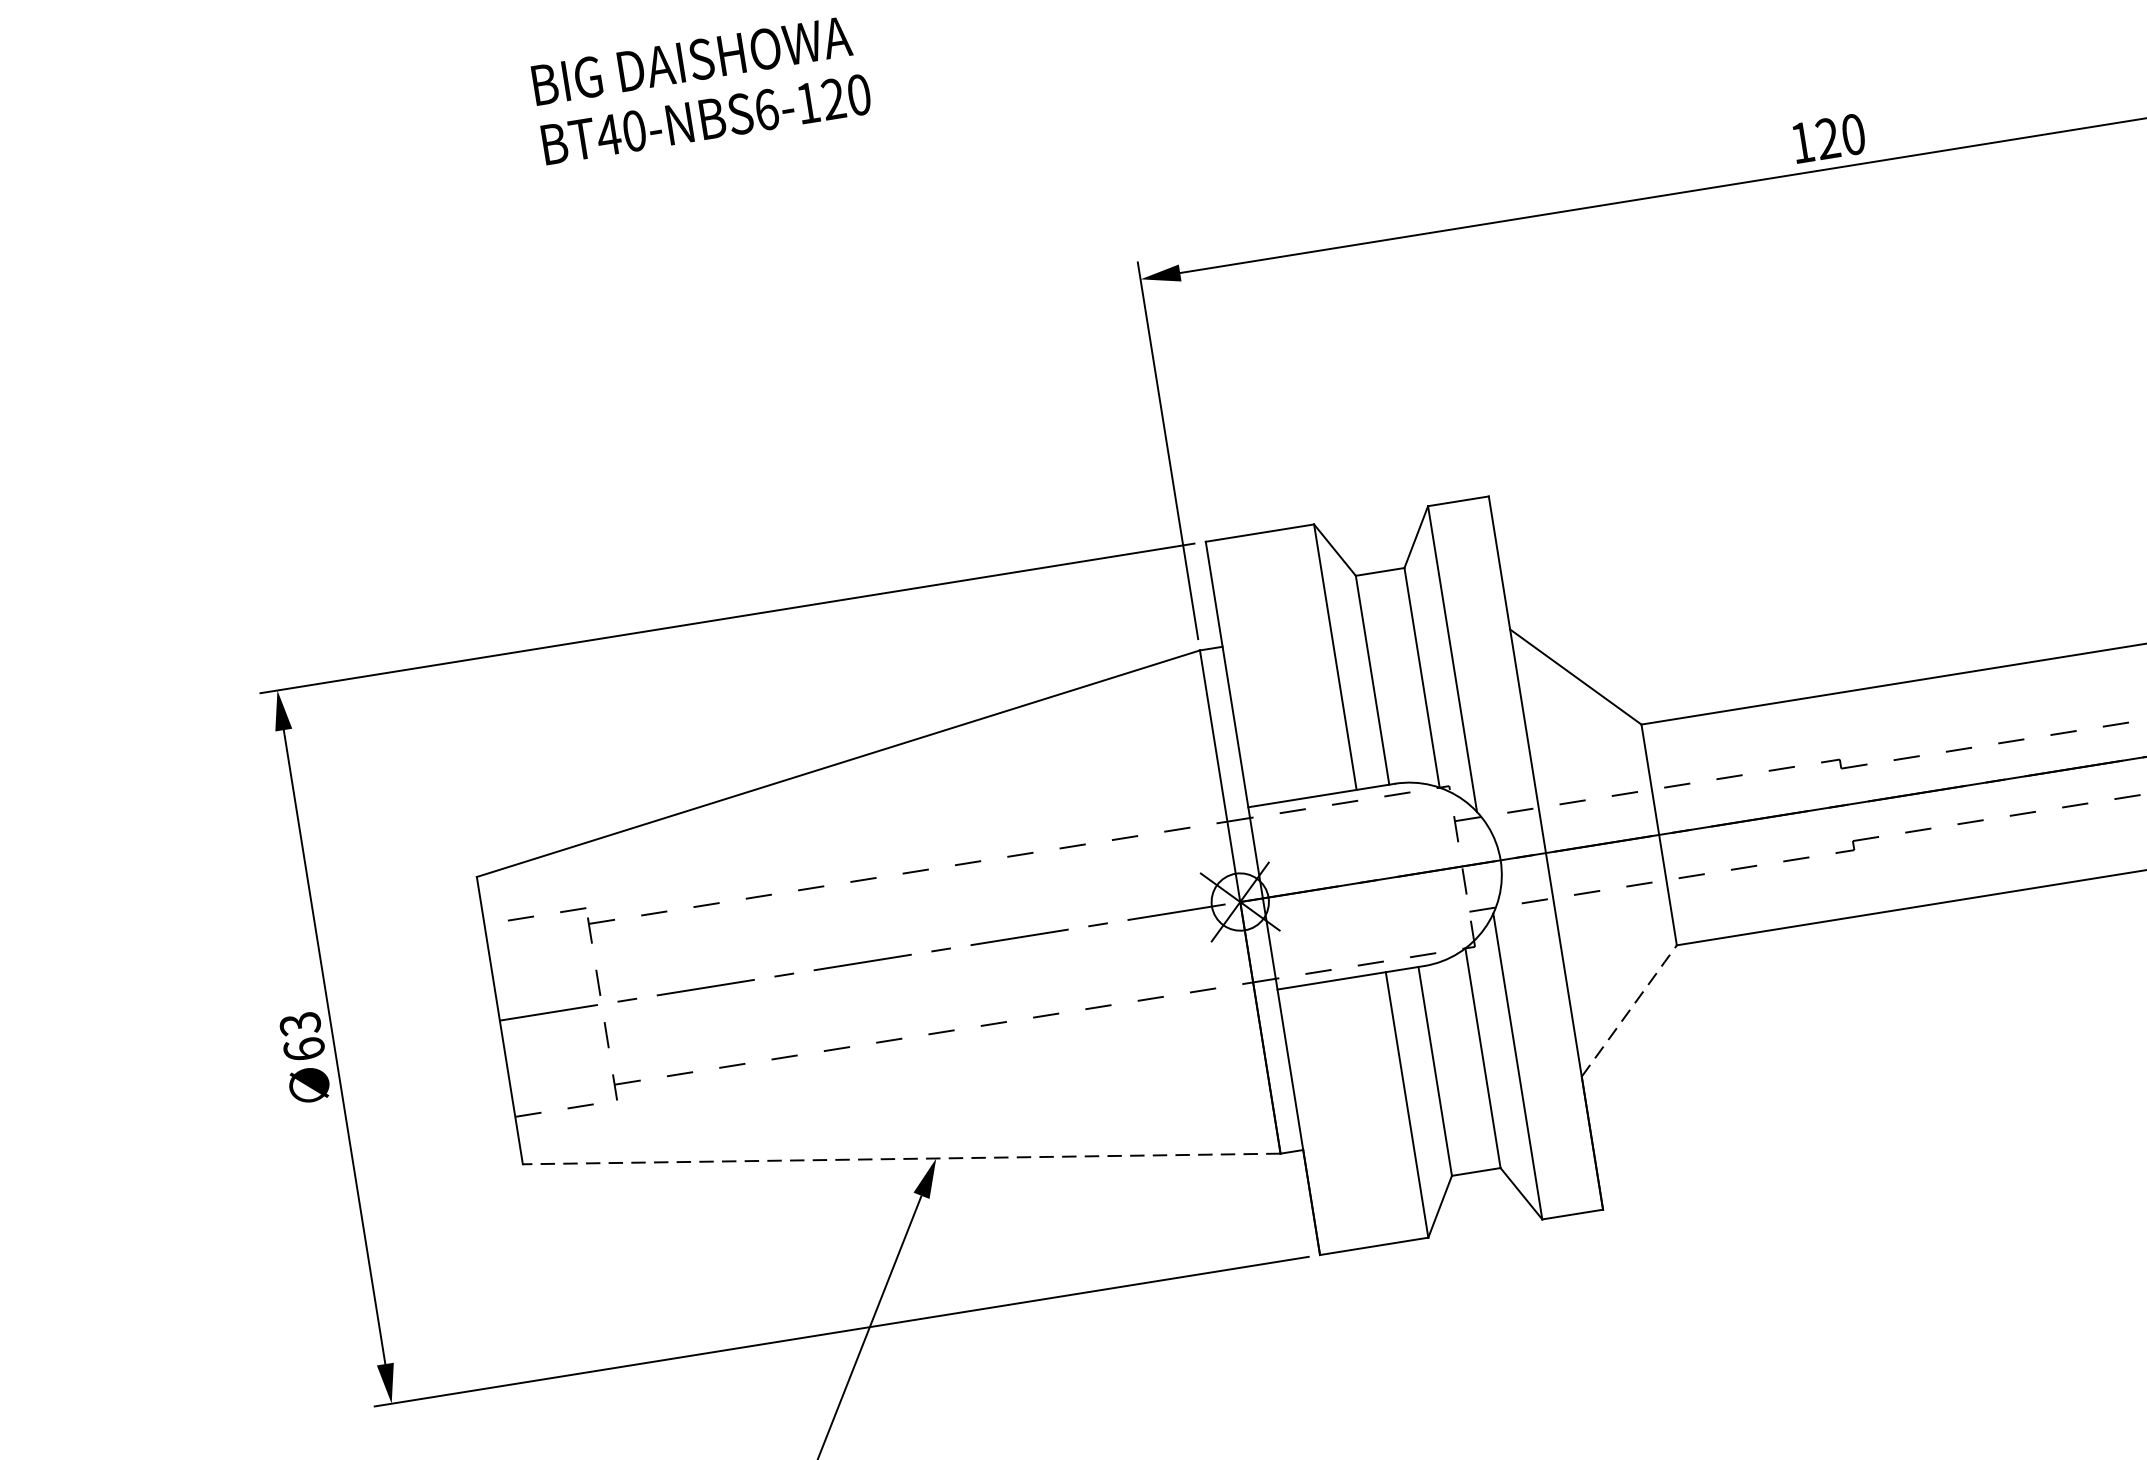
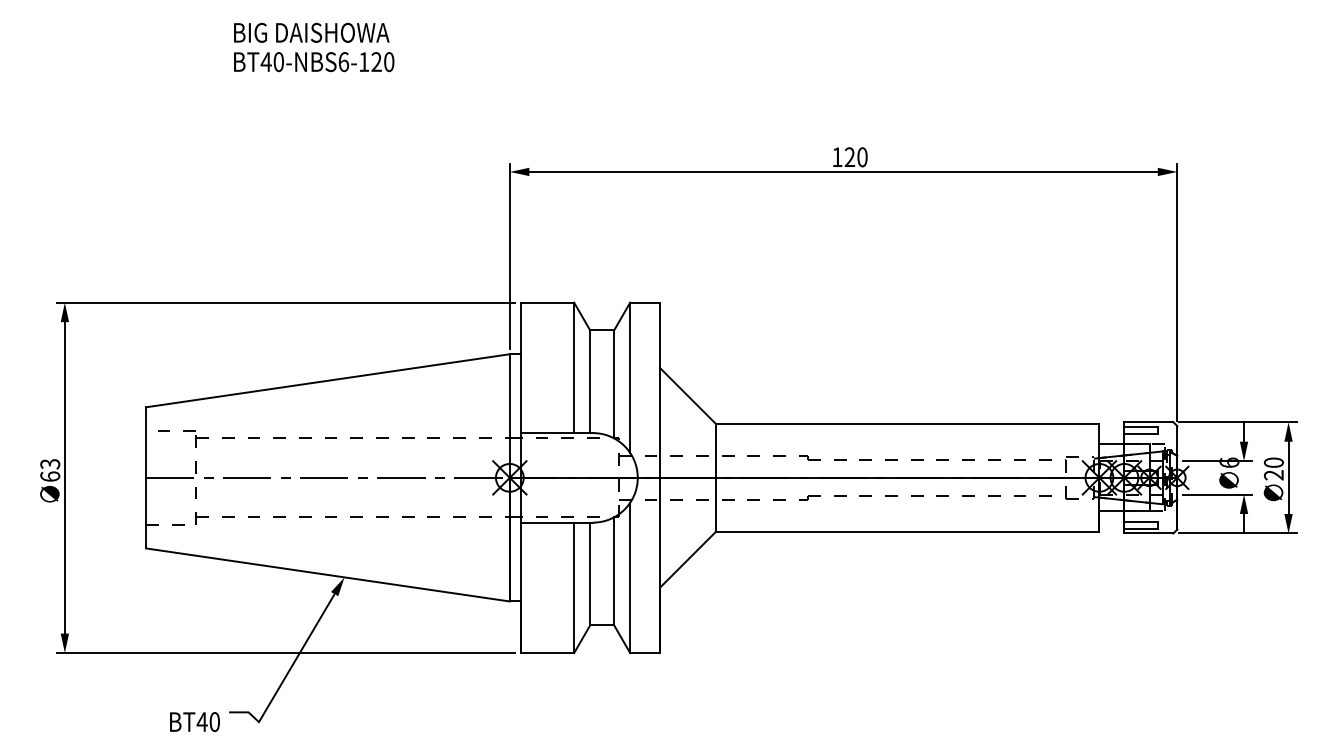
line: (1630, 1009) -> (688, 559), dashed -> solid
line: (900, 1158) -> (327, 574), dashed -> solid

